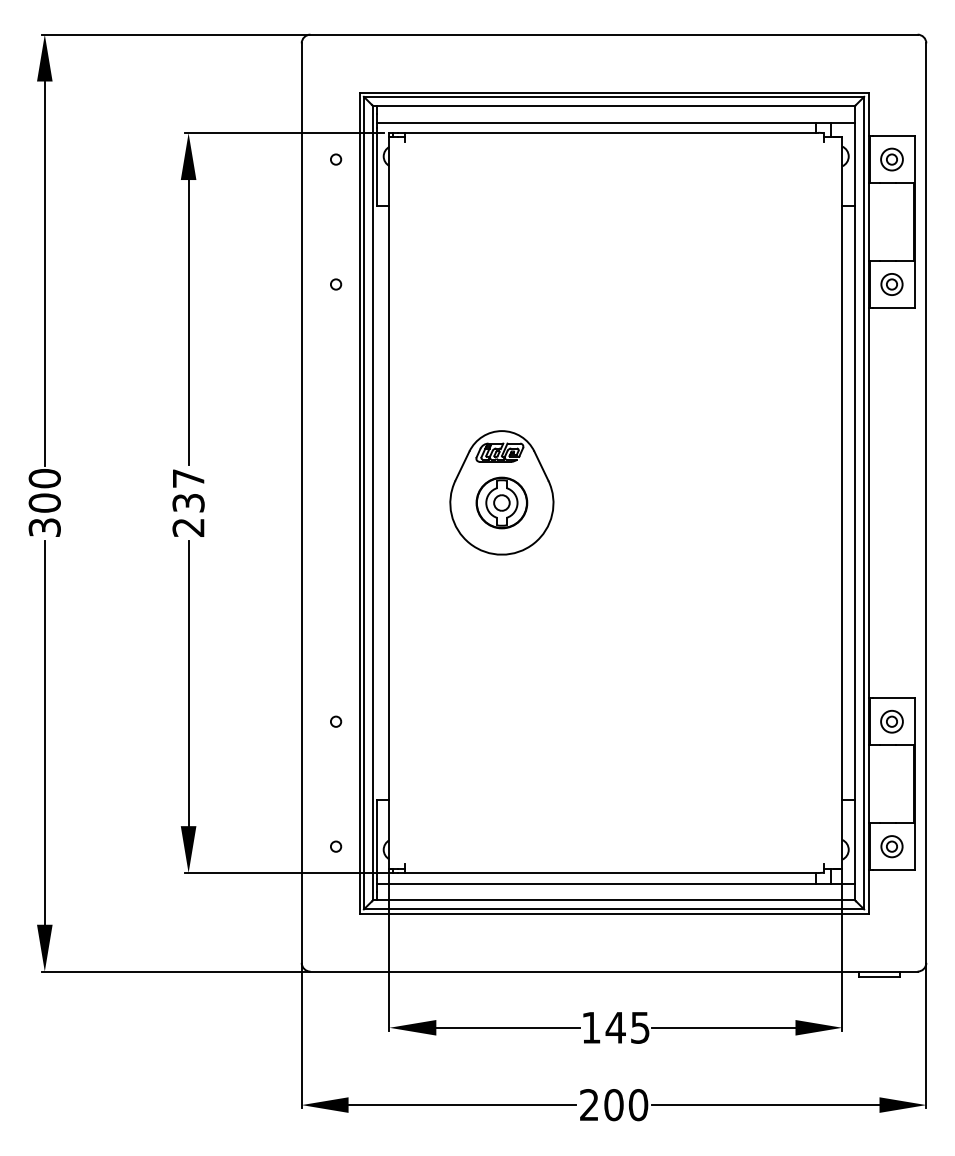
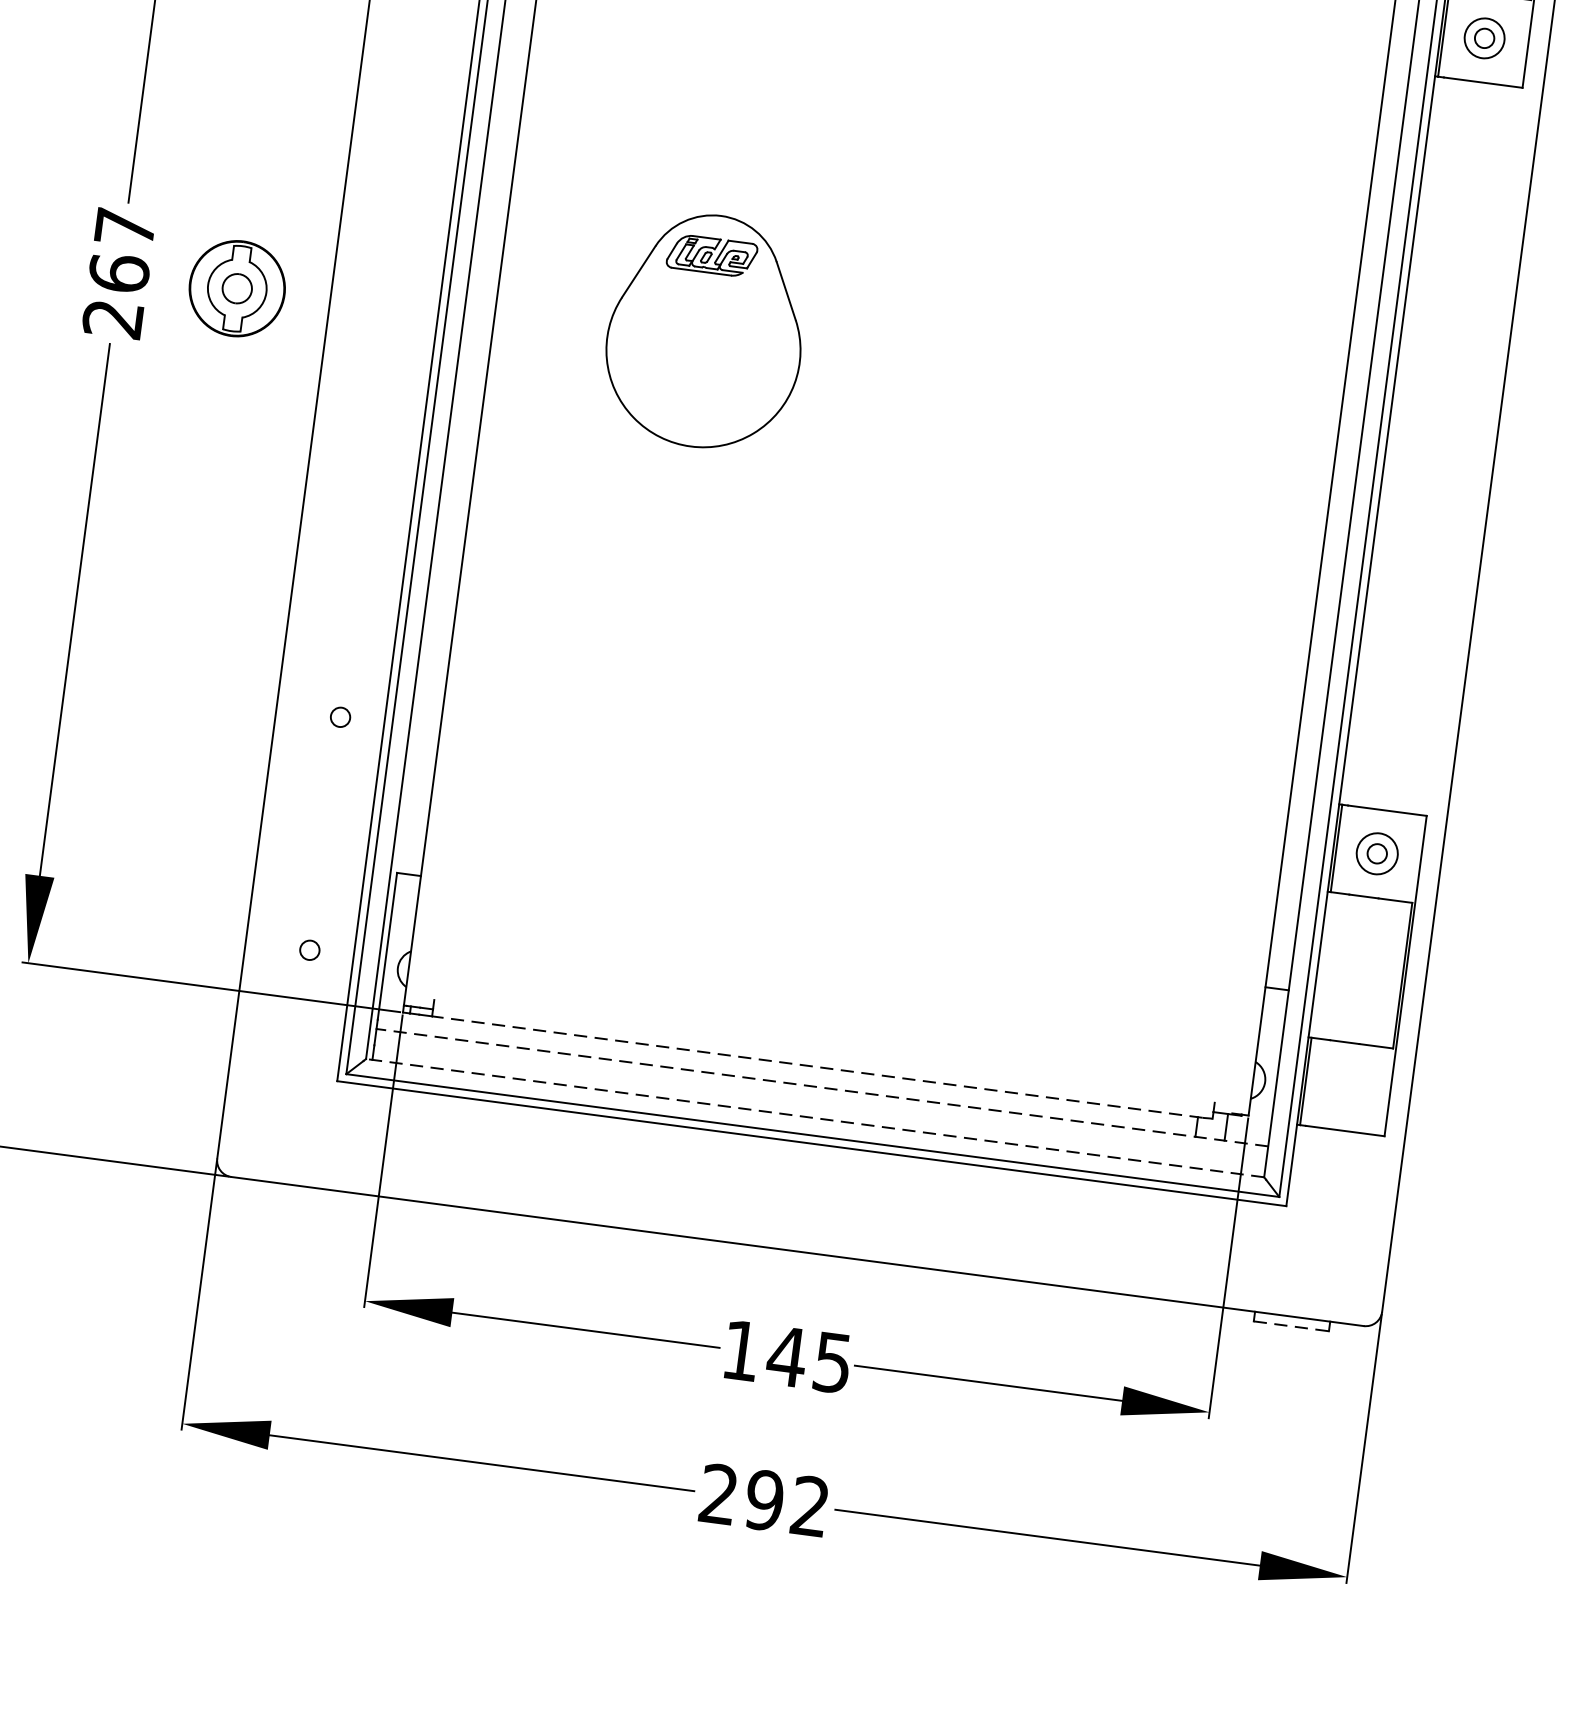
text: (188, 502) -> (119, 272), 237 -> 267
part: (501, 502) -> (236, 287), moved
part: (891, 846) -> (1345, 1086), removed
line: (611, 873) -> (816, 1067), solid -> dashed
line: (615, 883) -> (821, 1087), solid -> dashed
line: (614, 900) -> (815, 1119), solid -> dashed
line: (880, 976) -> (1293, 1326), solid -> dashed
text: (626, 1105) -> (787, 1504), 200 -> 292

